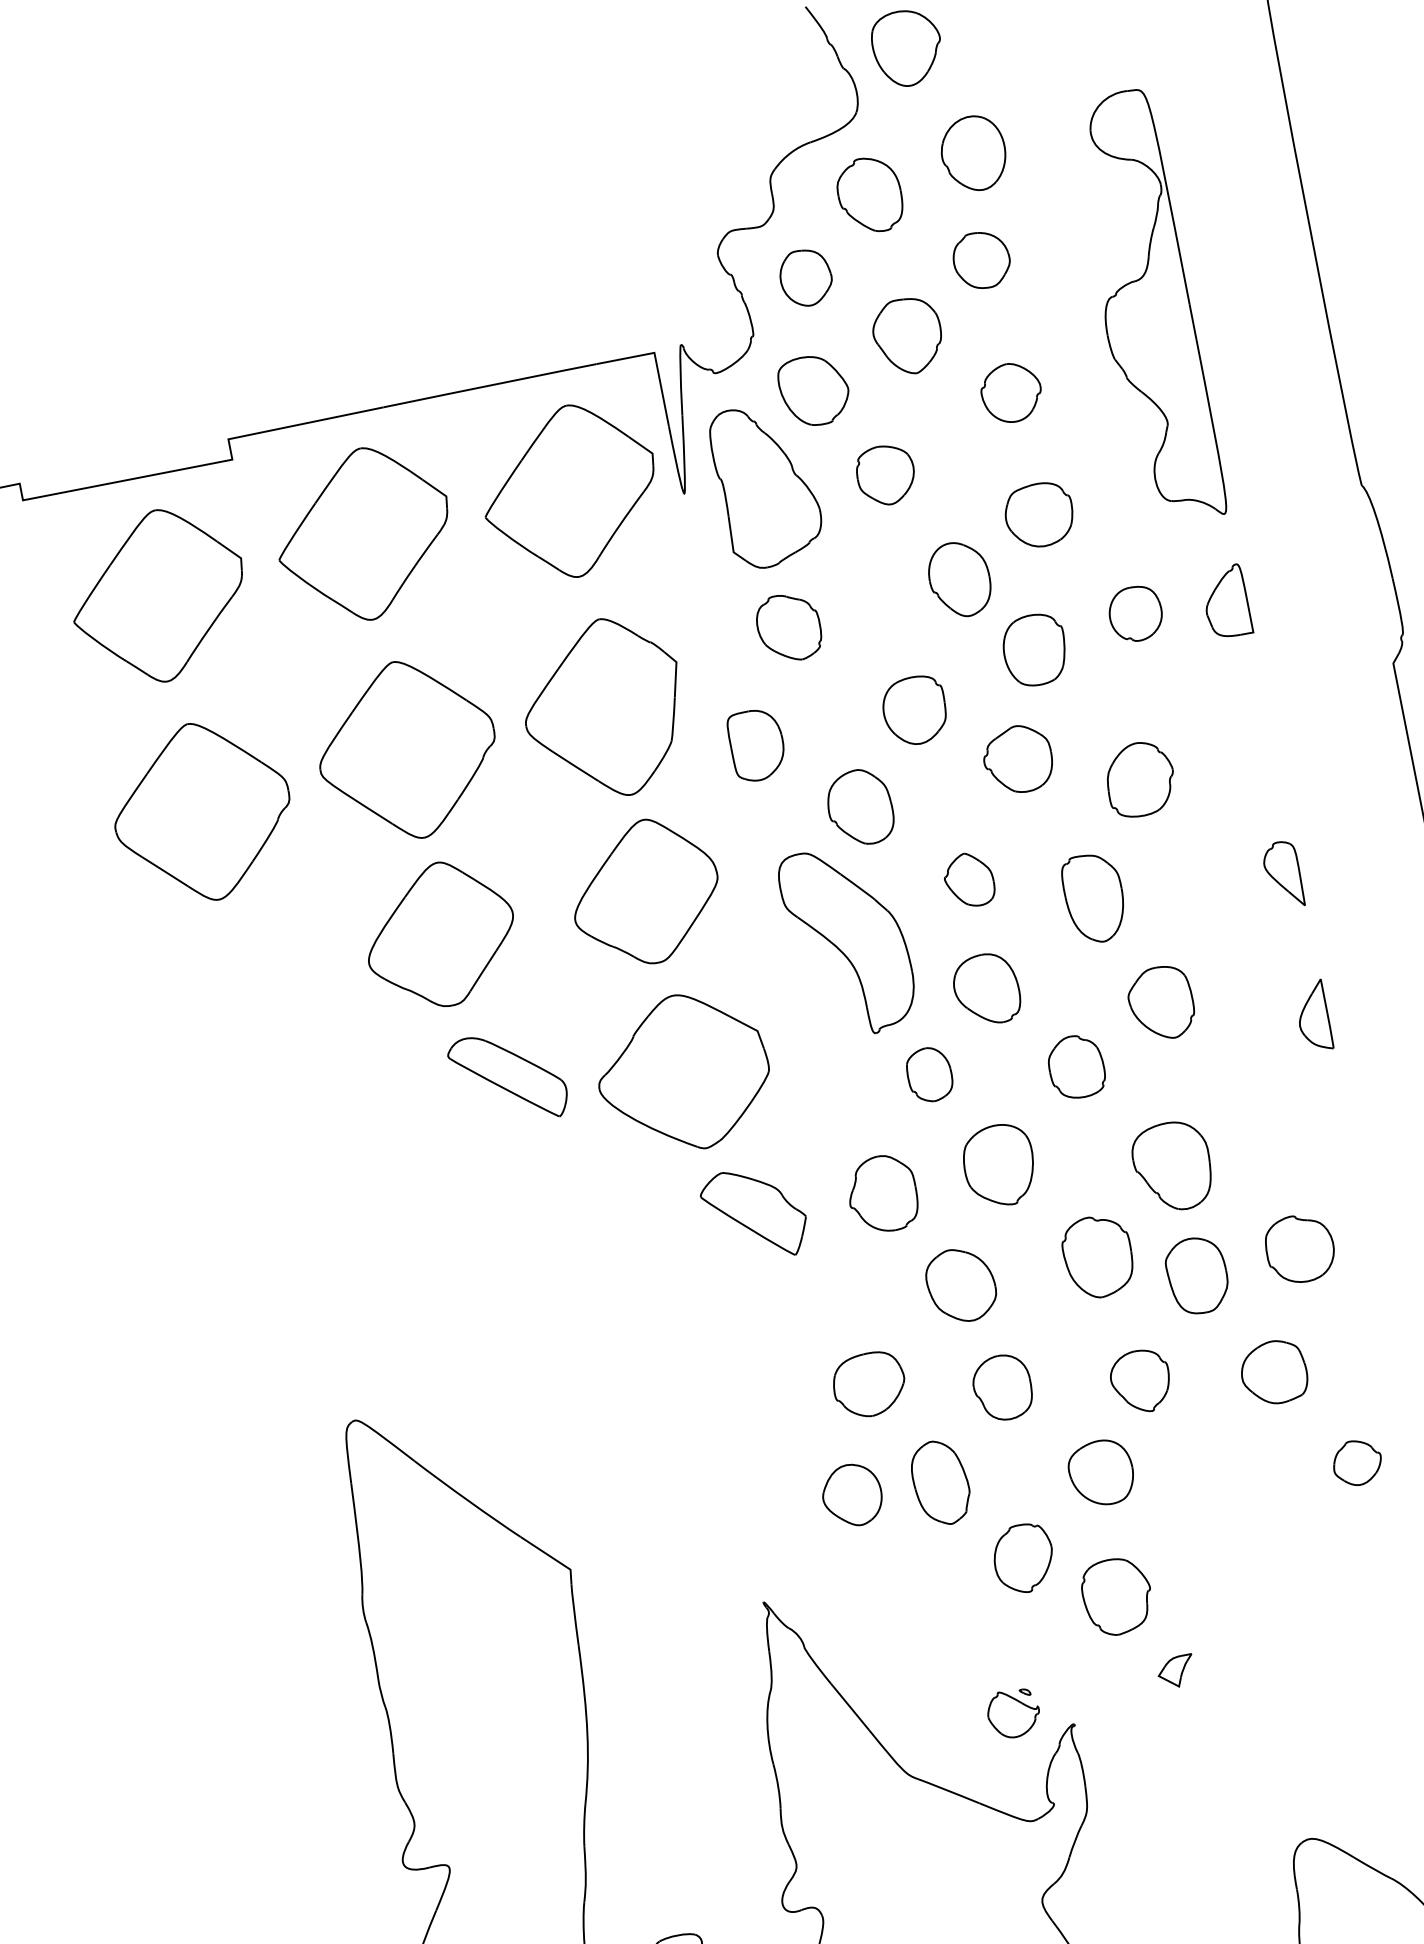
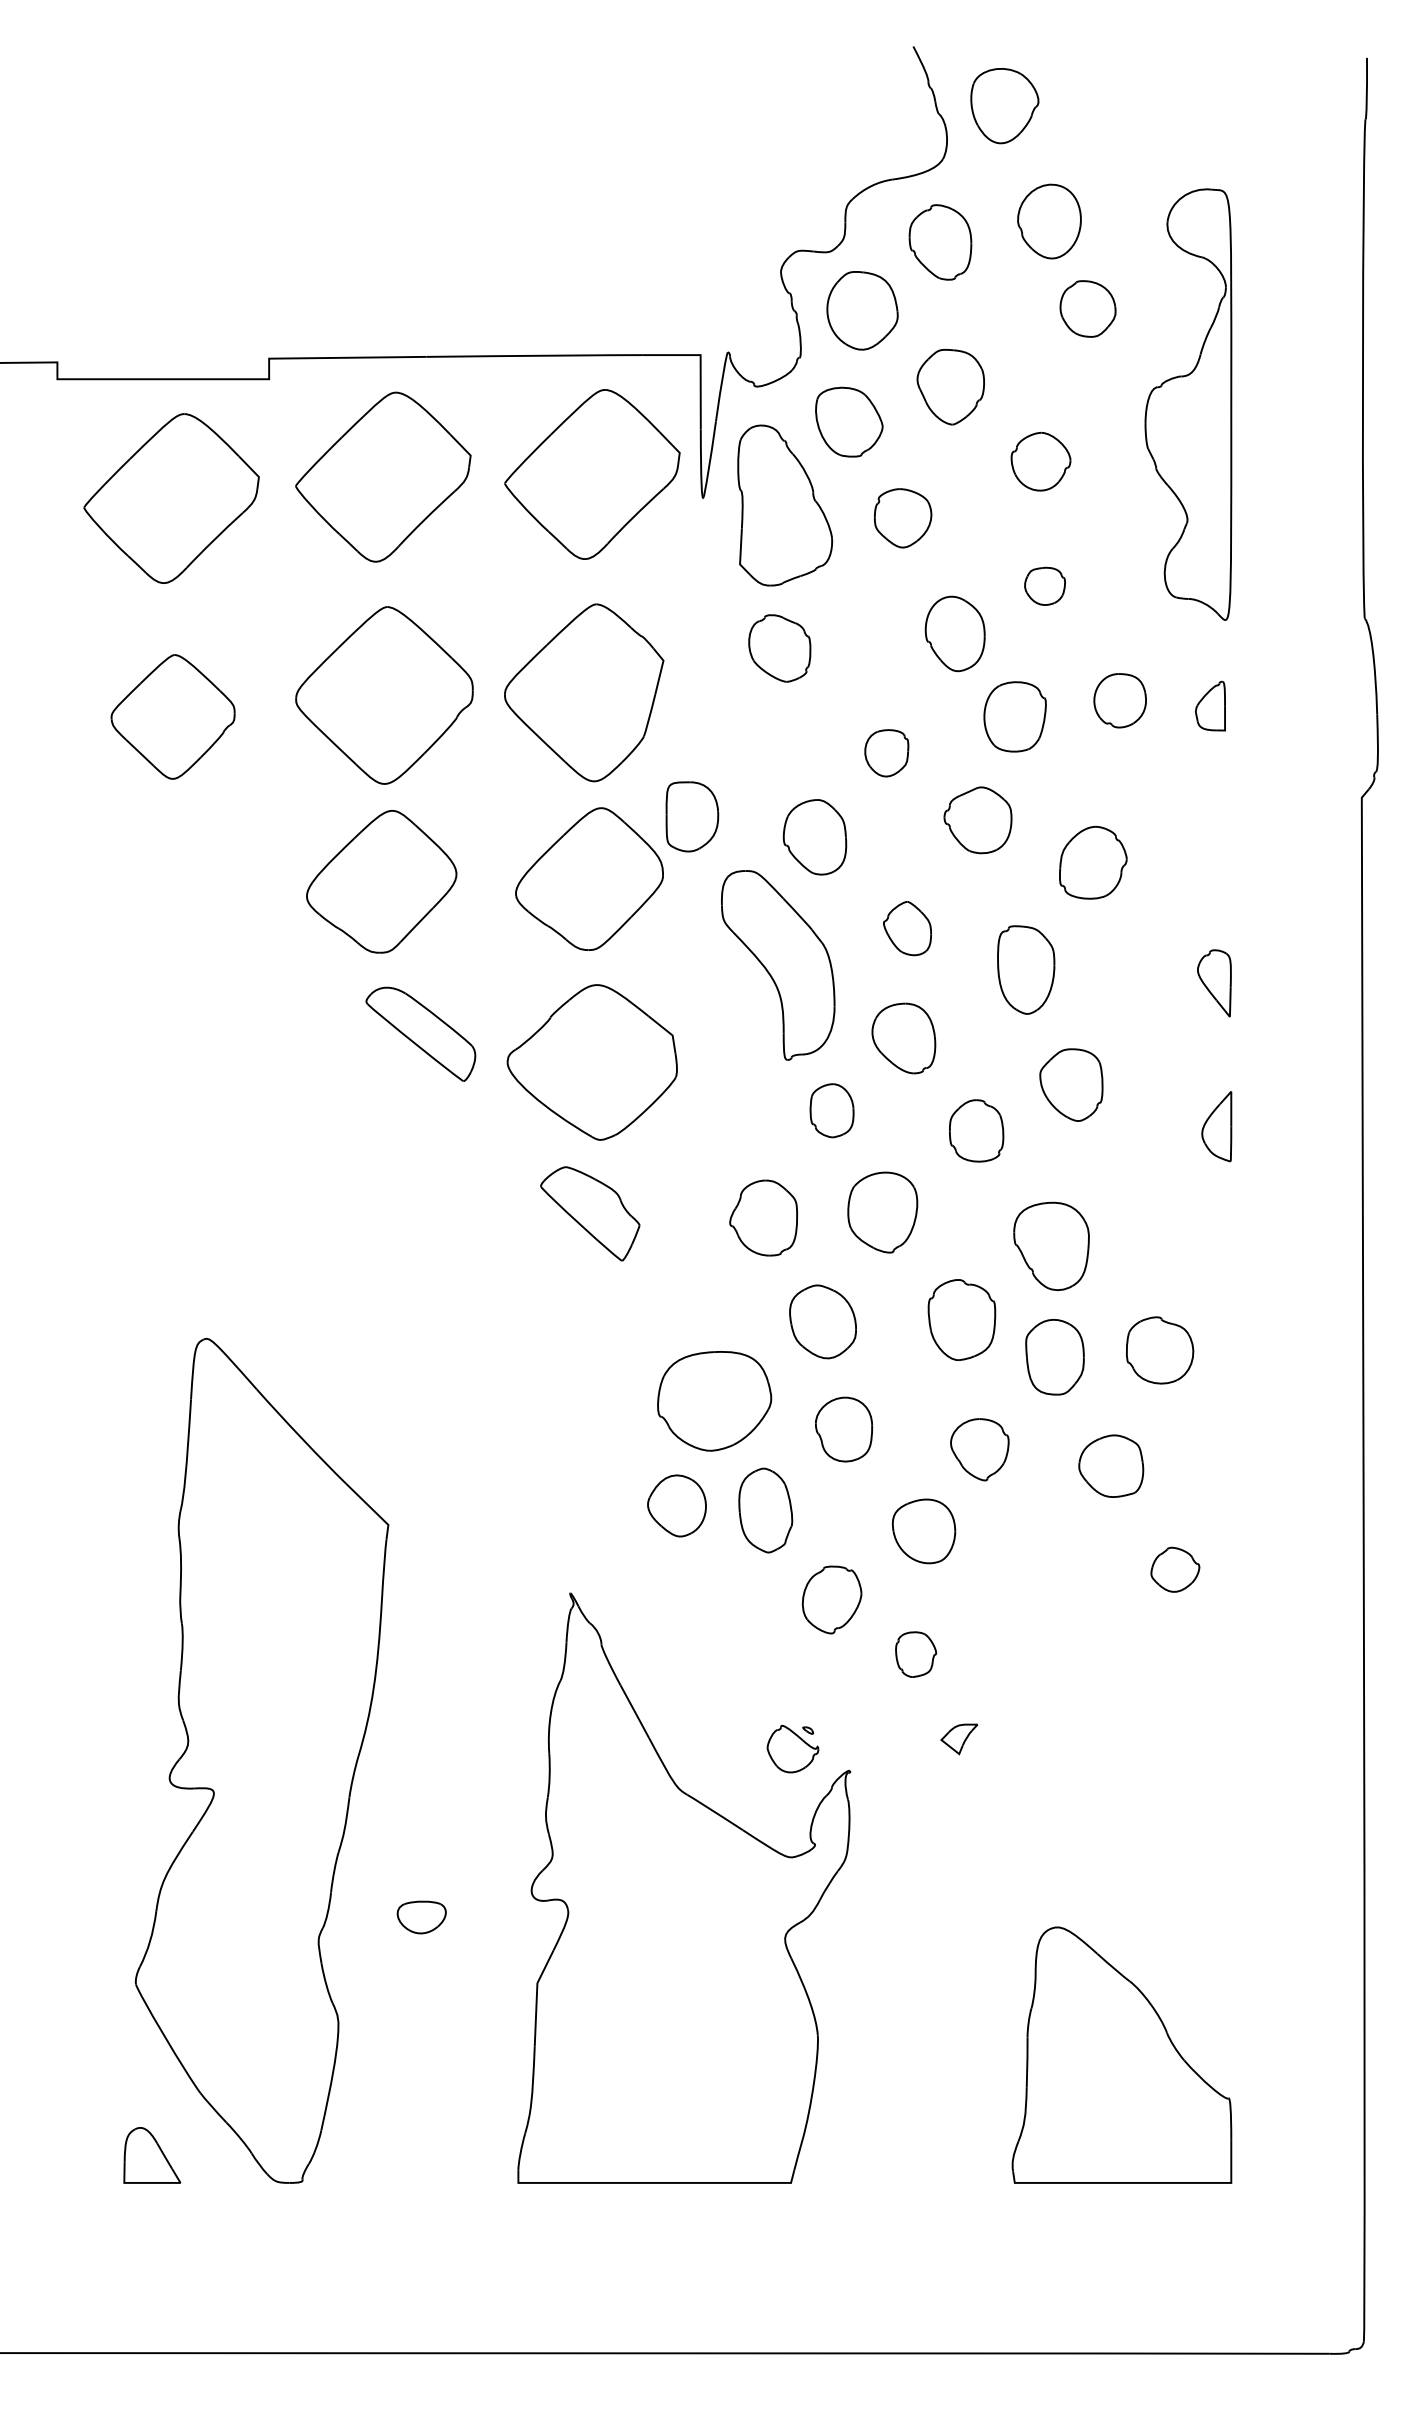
part: (981, 259) -> (1087, 308), moved
part: (805, 277) -> (862, 310), size x1.4
part: (1038, 515) -> (1044, 586), size x0.6
part: (1226, 601) -> (1210, 705), size x0.7
part: (914, 711) -> (886, 753), size x0.7
part: (757, 744) -> (692, 816), moved
part: (201, 811) -> (172, 716), size x0.7
part: (755, 1214) -> (590, 1213), moved
part: (869, 1384) -> (714, 1401), size x1.6
part: (1116, 1596) -> (915, 1654), size x0.6

